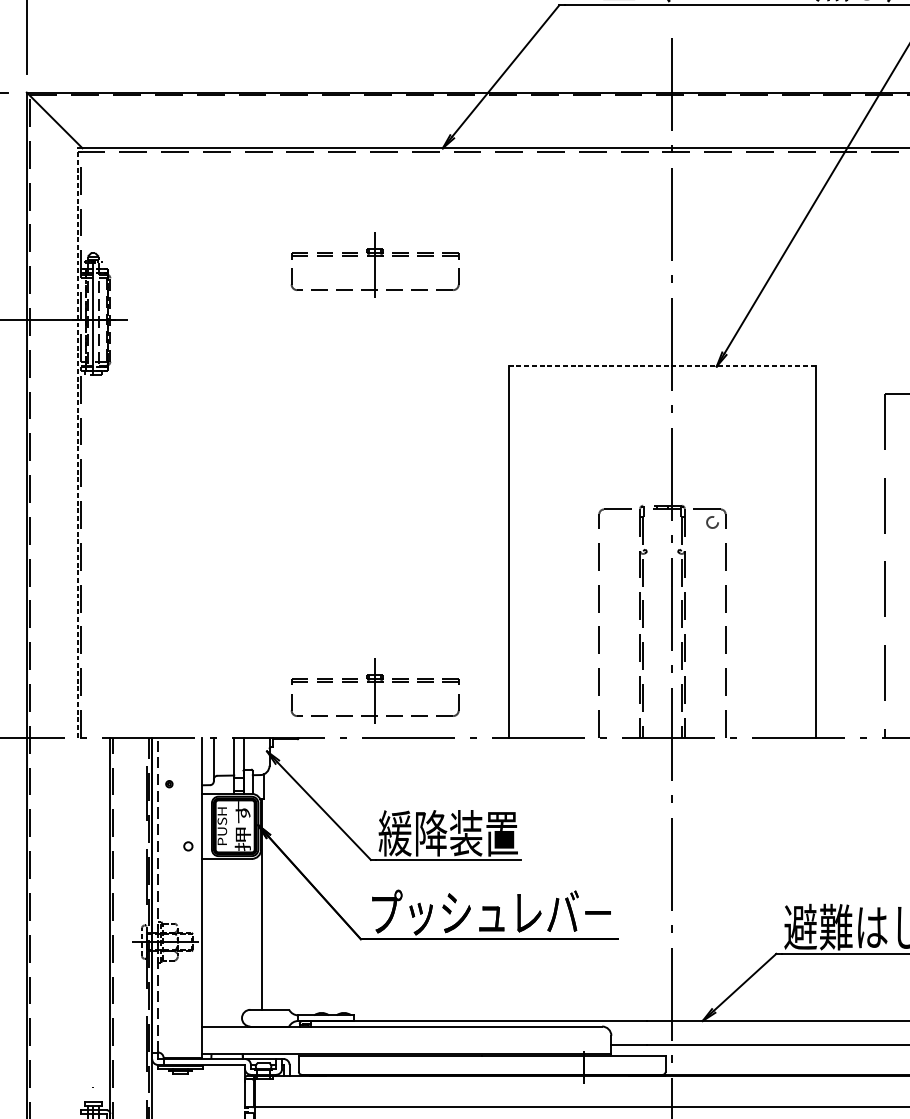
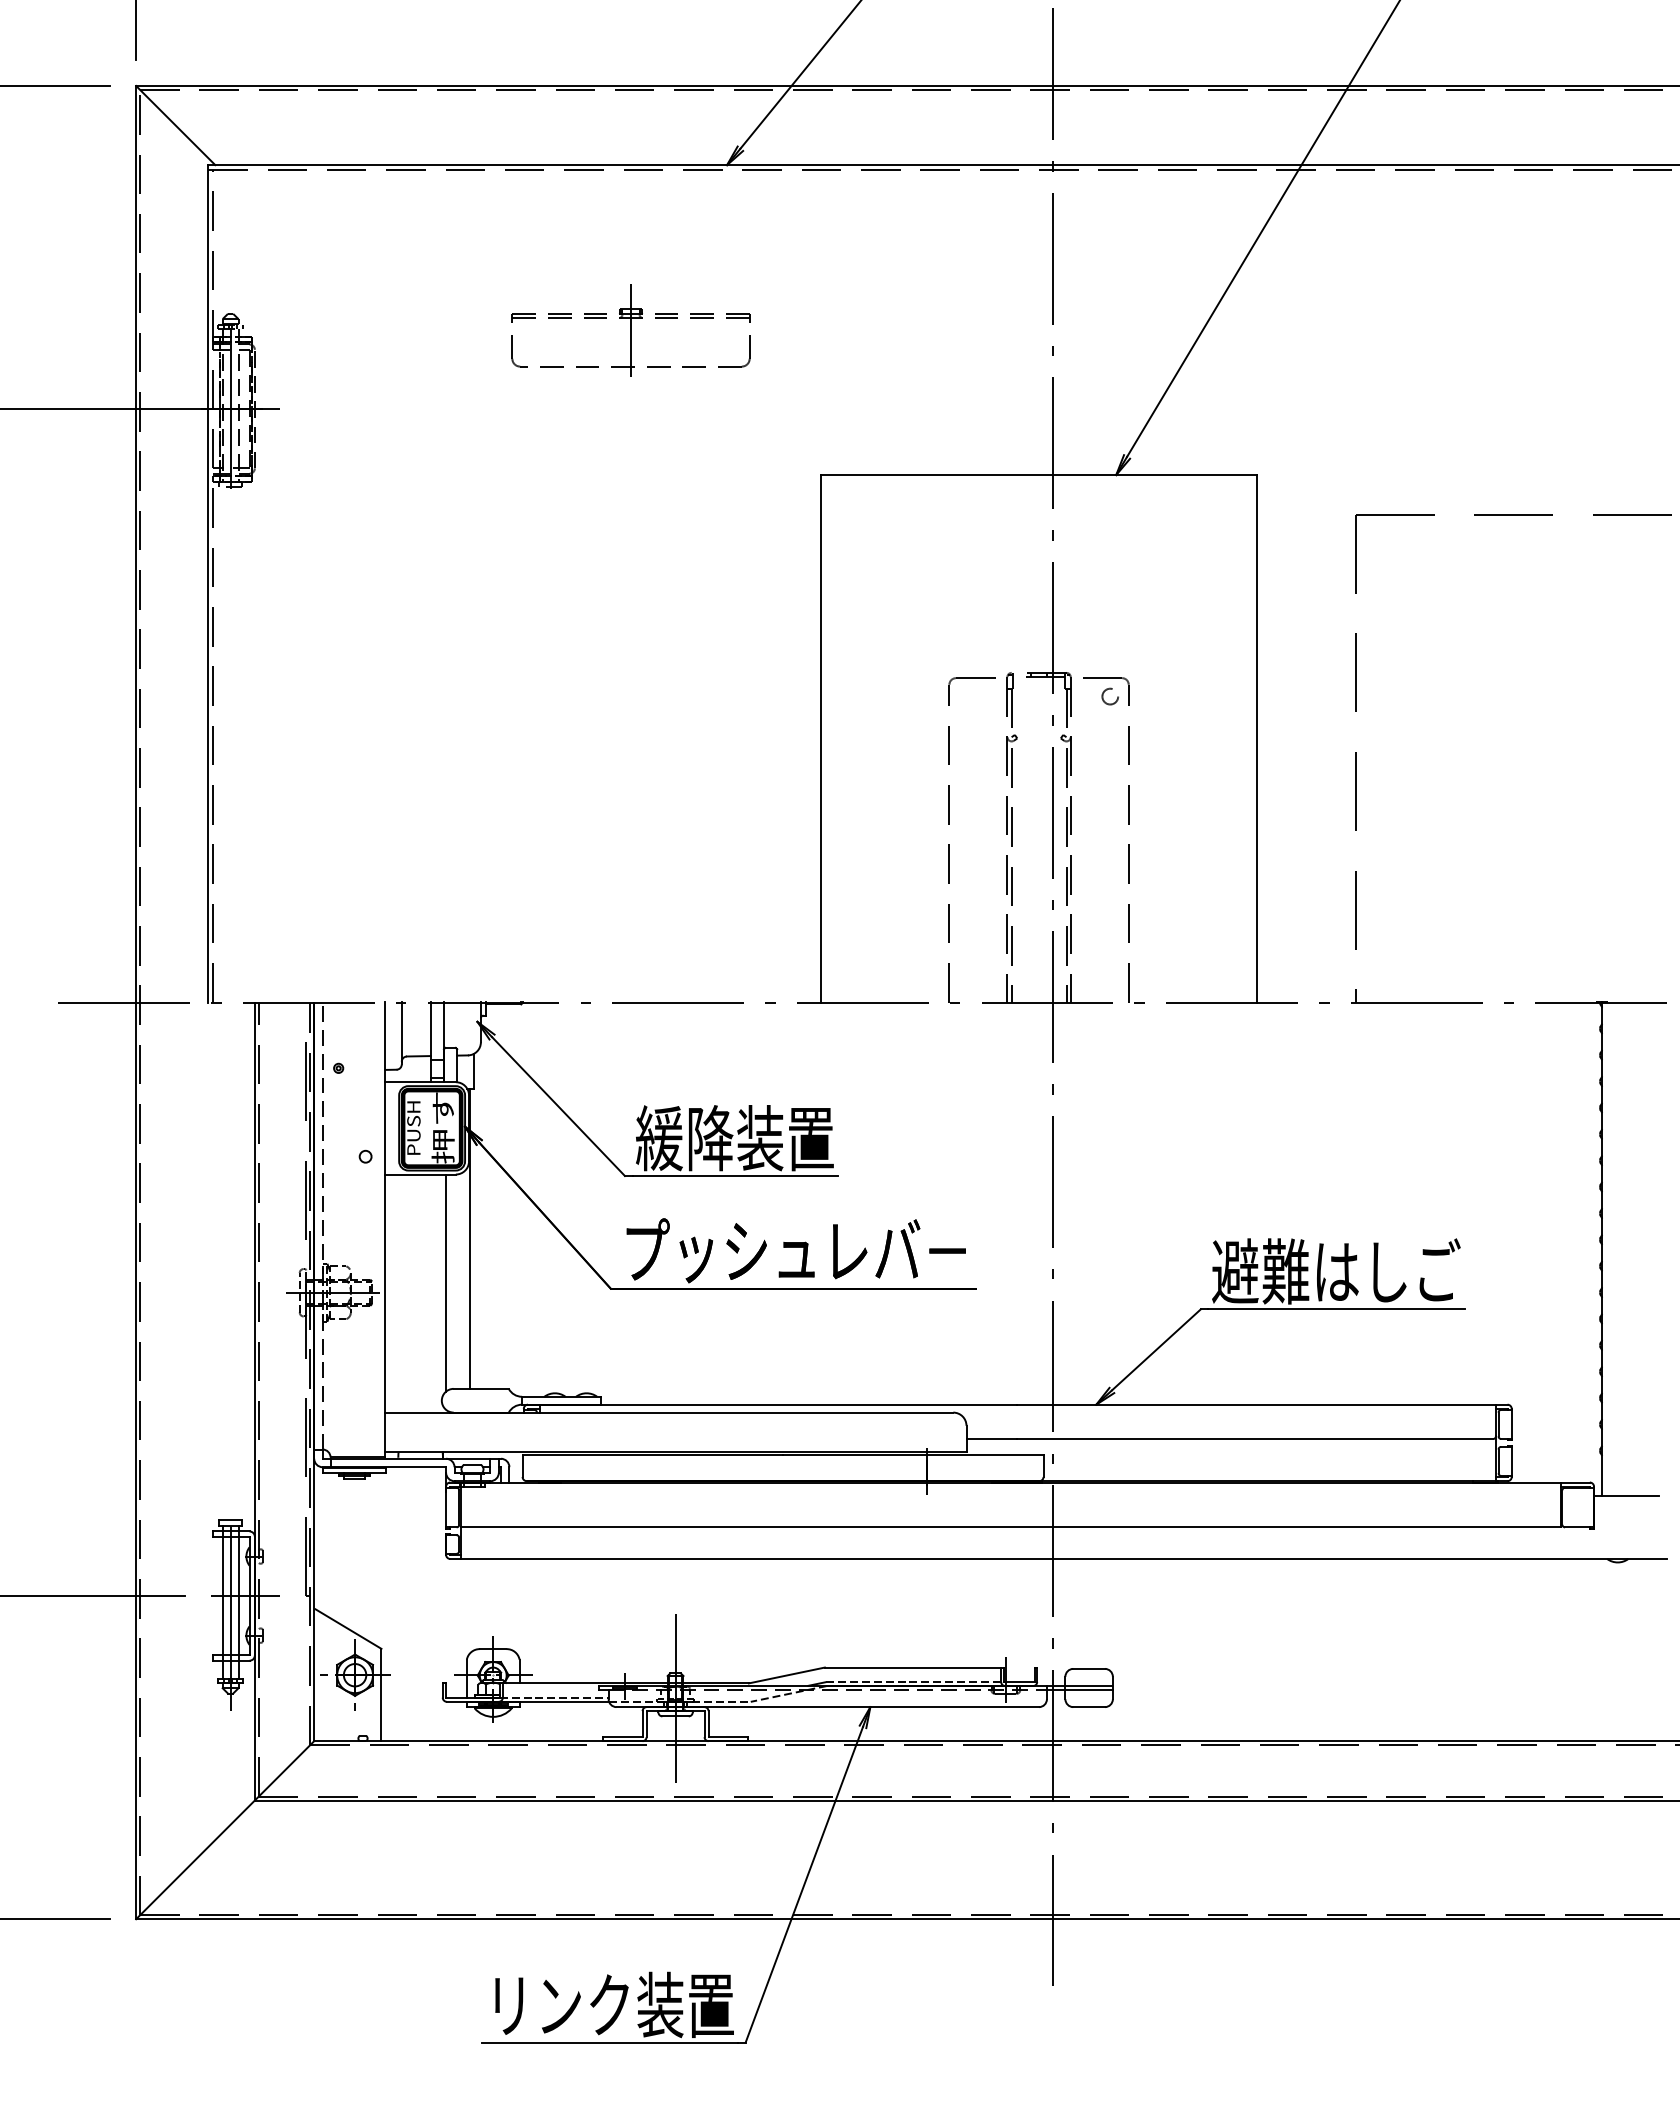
line: (662, 366) -> (1039, 475), dashed -> solid
line: (77, 442) -> (208, 583), dashed -> solid
part: (374, 690) -> (630, 935), removed
line: (244, 934) -> (445, 1282), added

